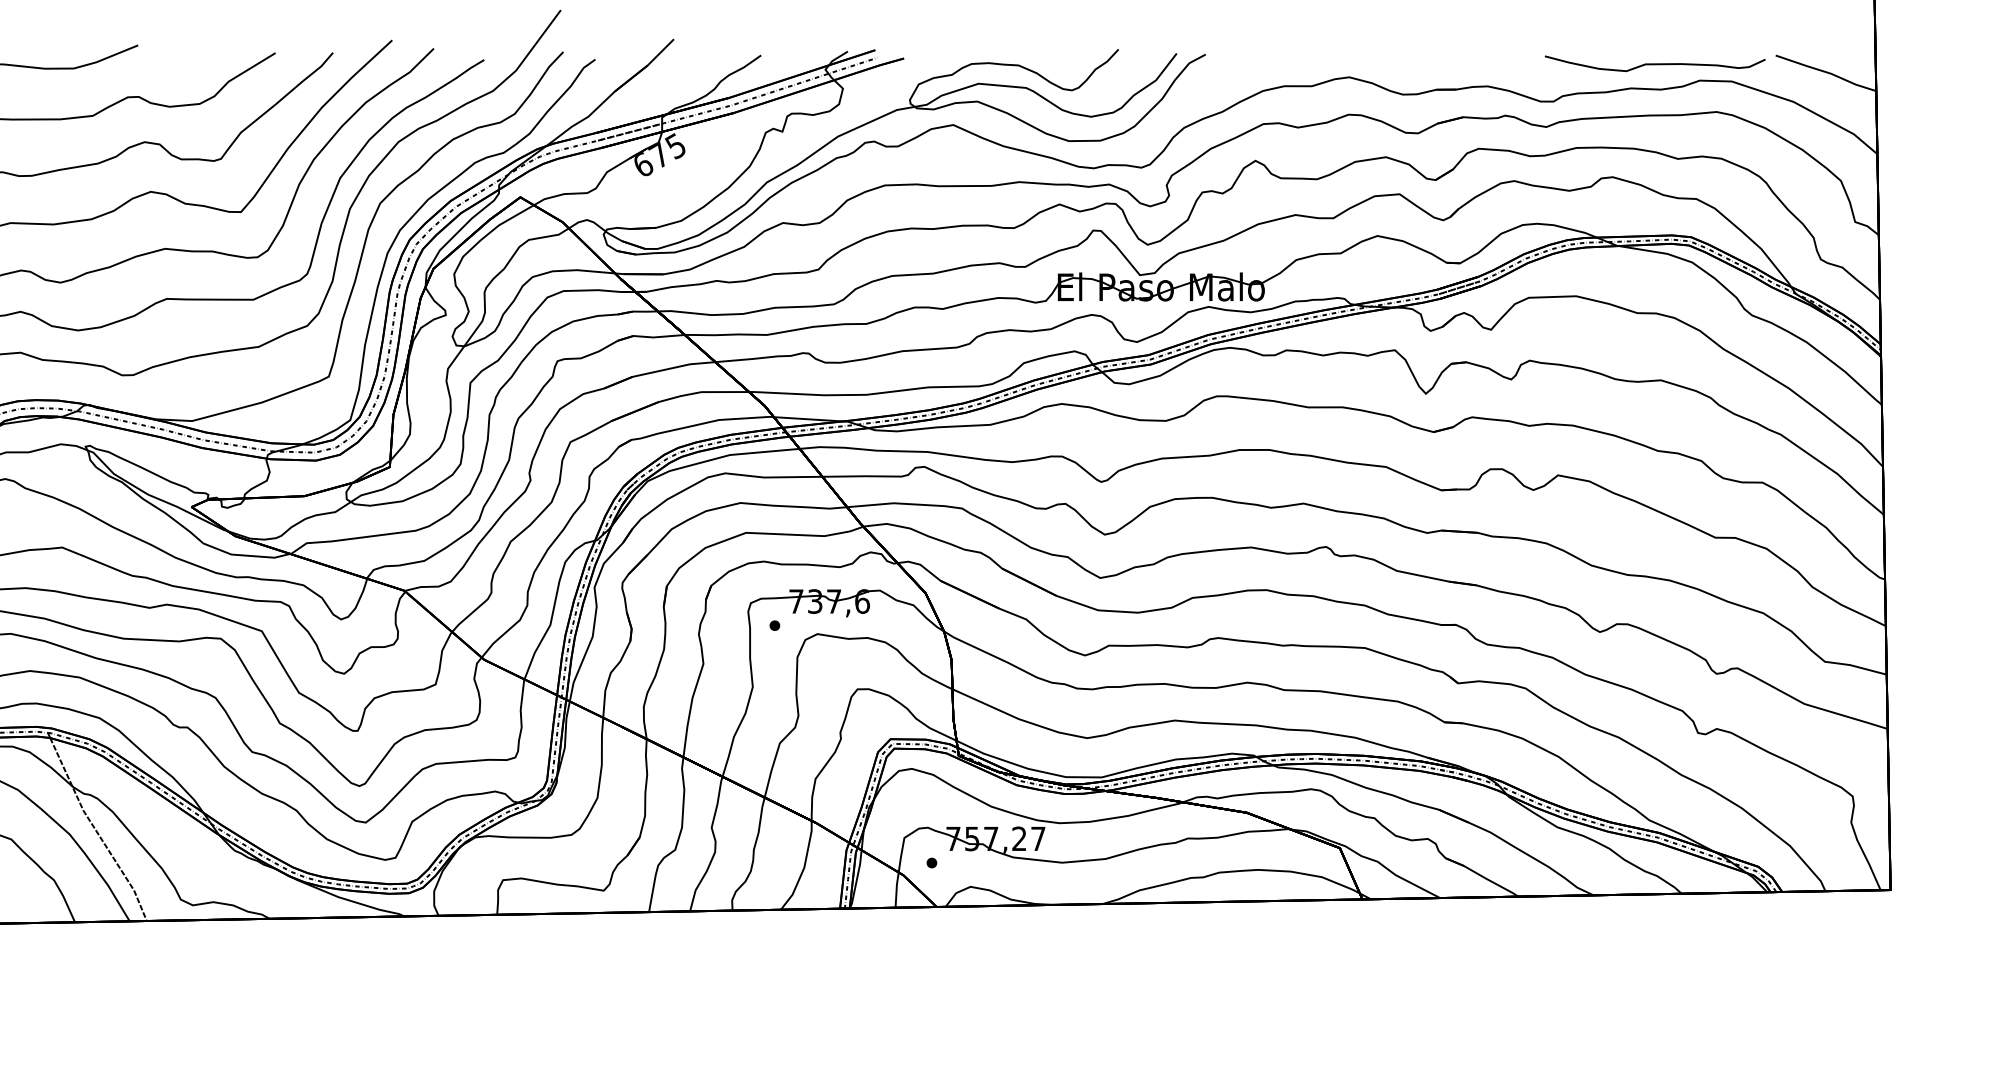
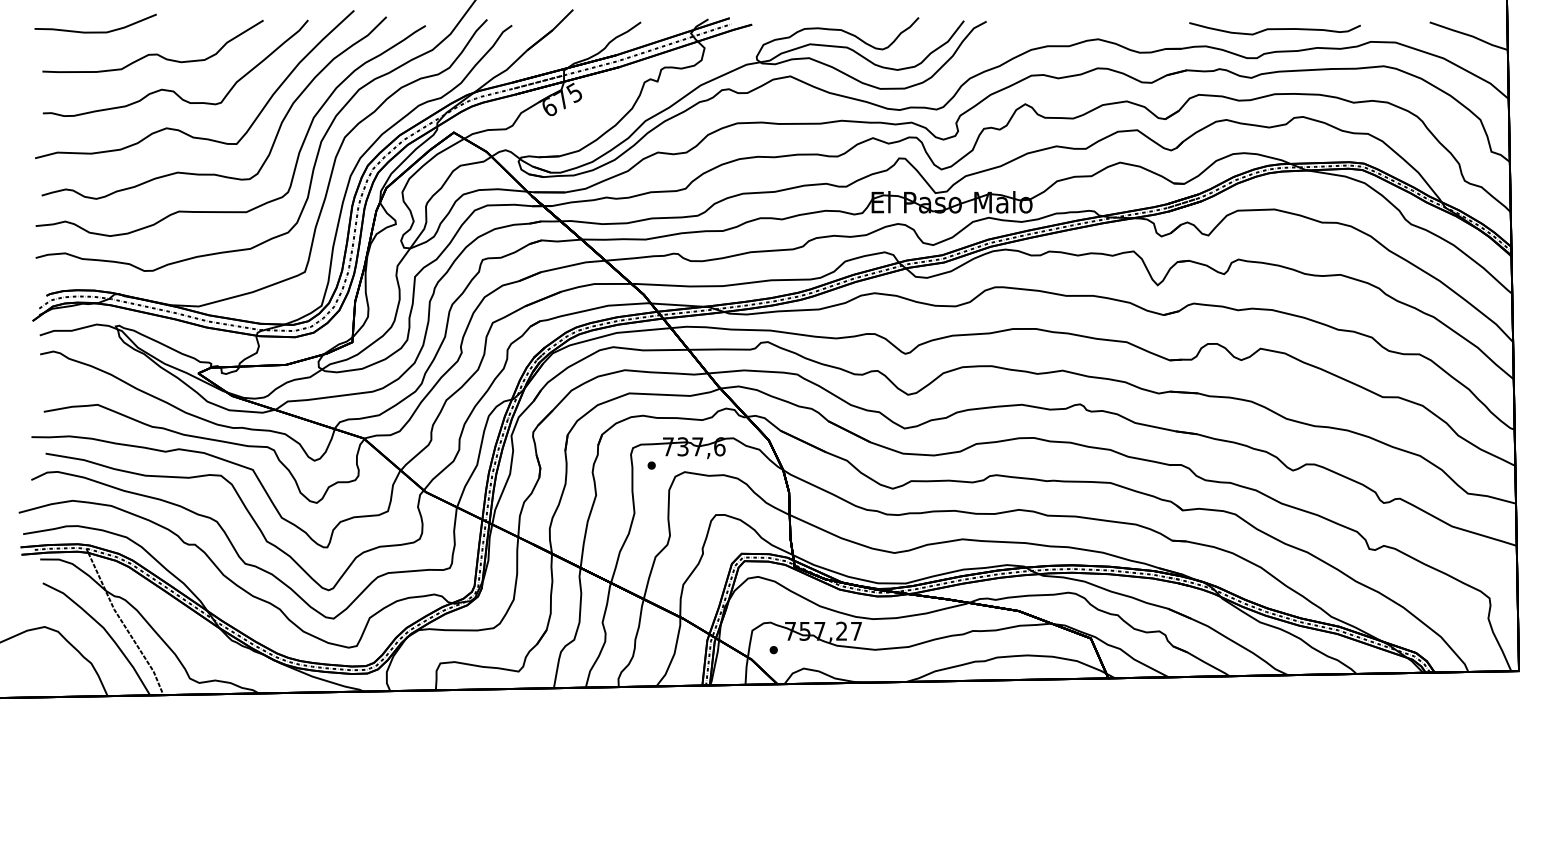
curve: (1654, 63) -> (1274, 28), moved

